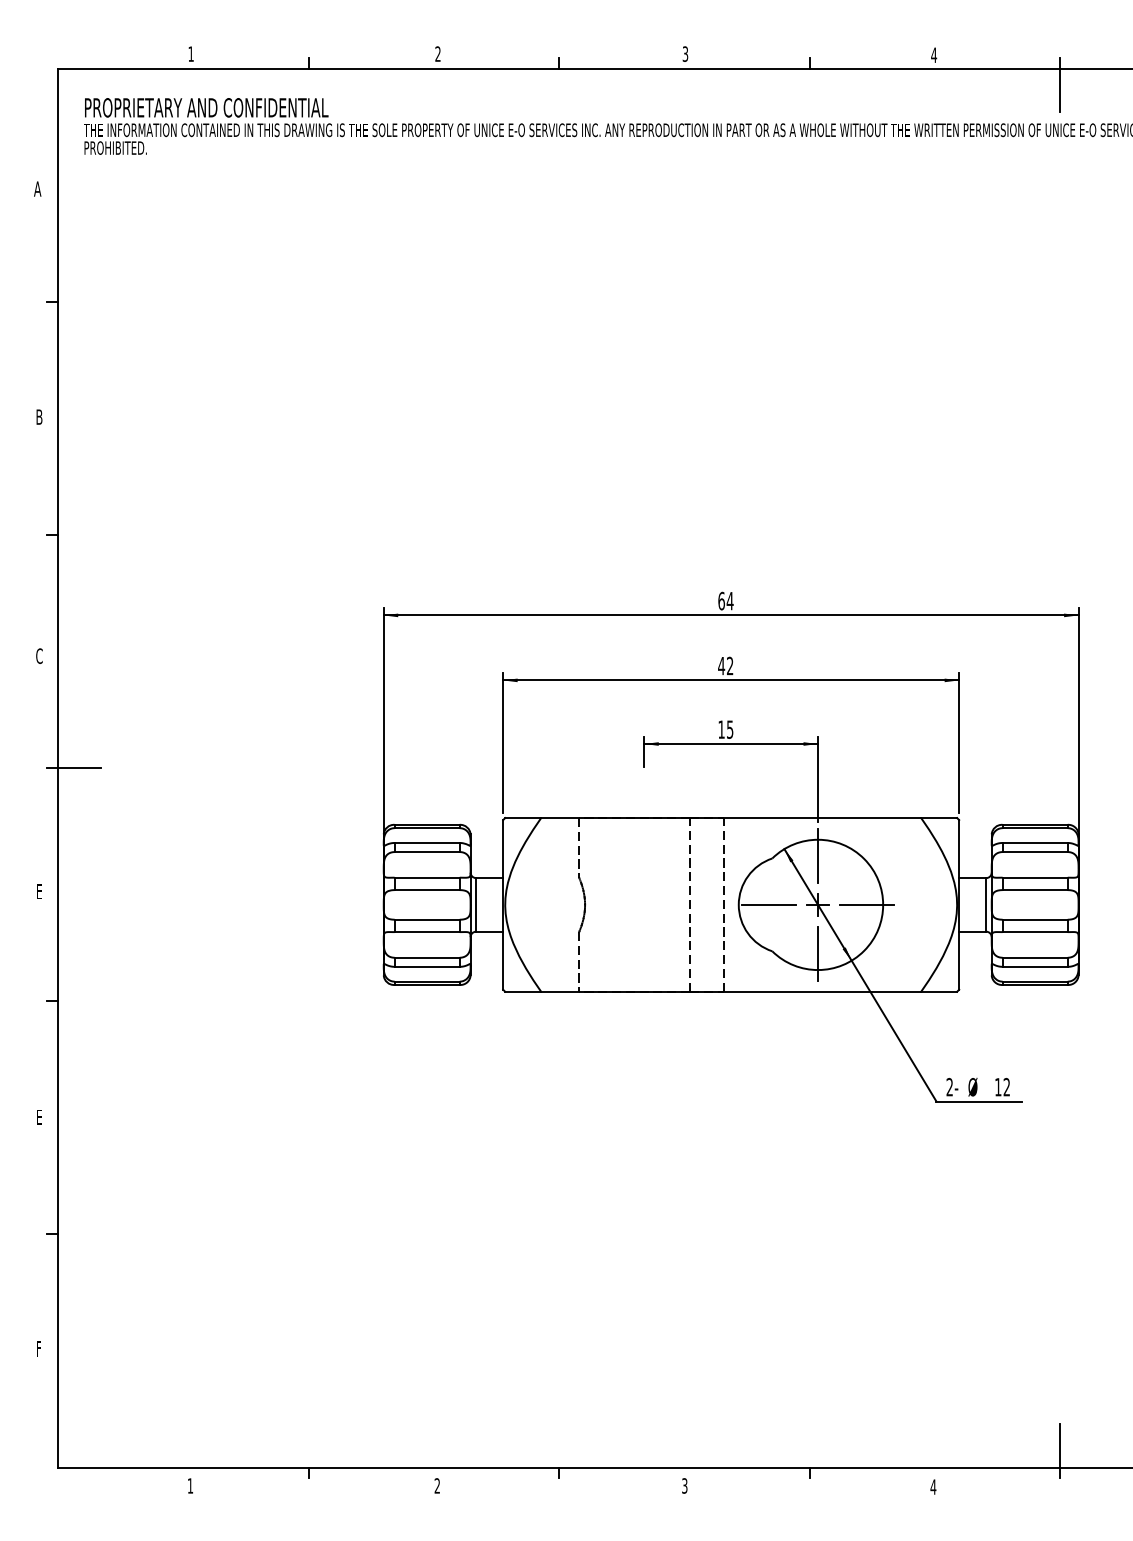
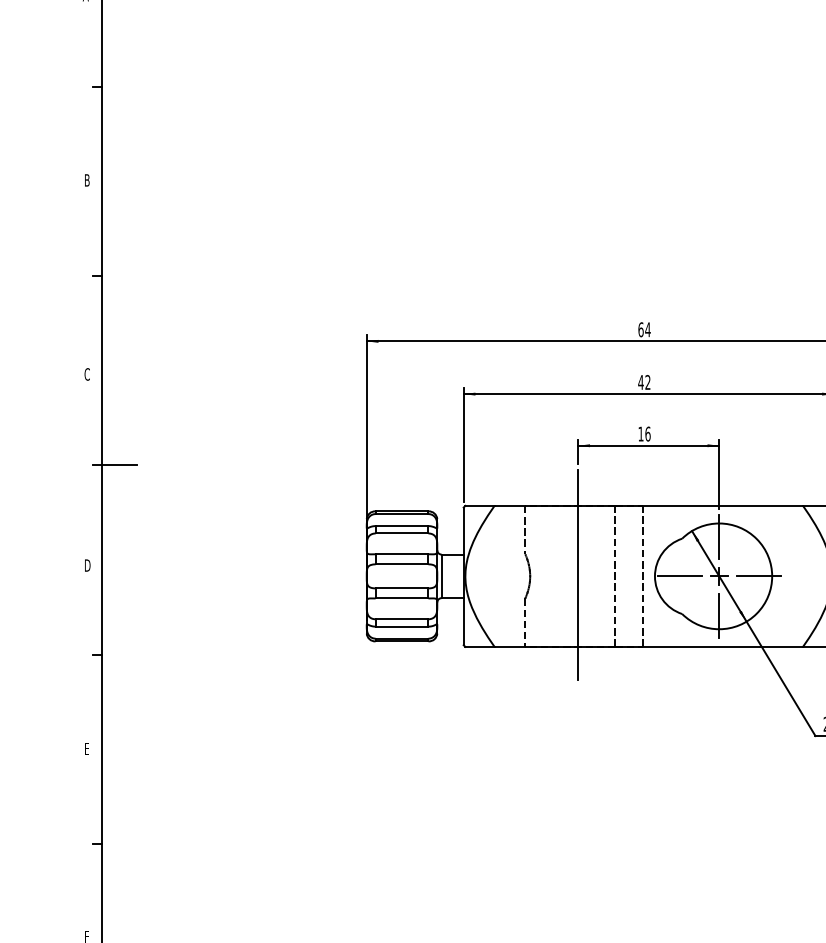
text: (729, 729) -> (647, 433), 15 -> 16
text: (39, 891) -> (87, 565), E -> D
line: (644, 903) -> (578, 575), added

